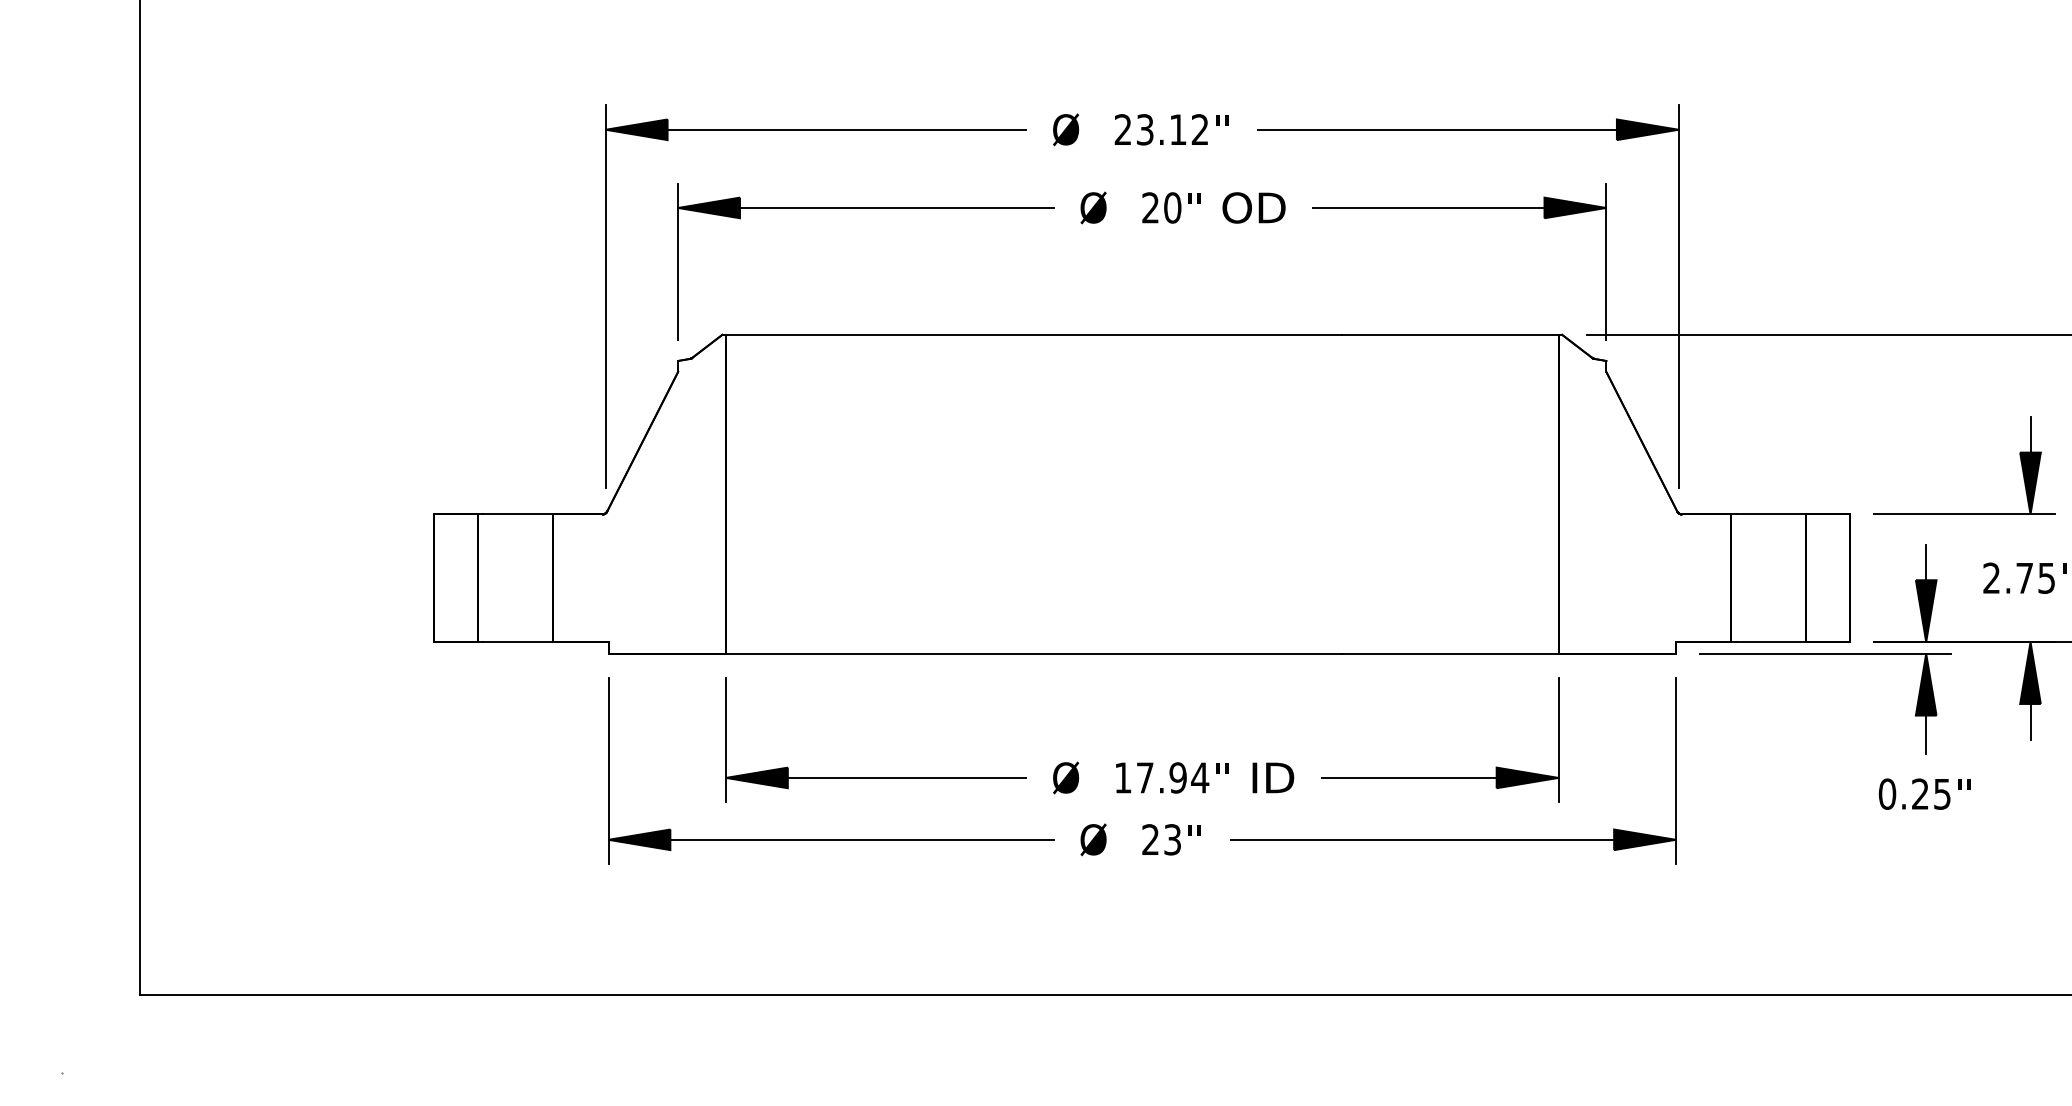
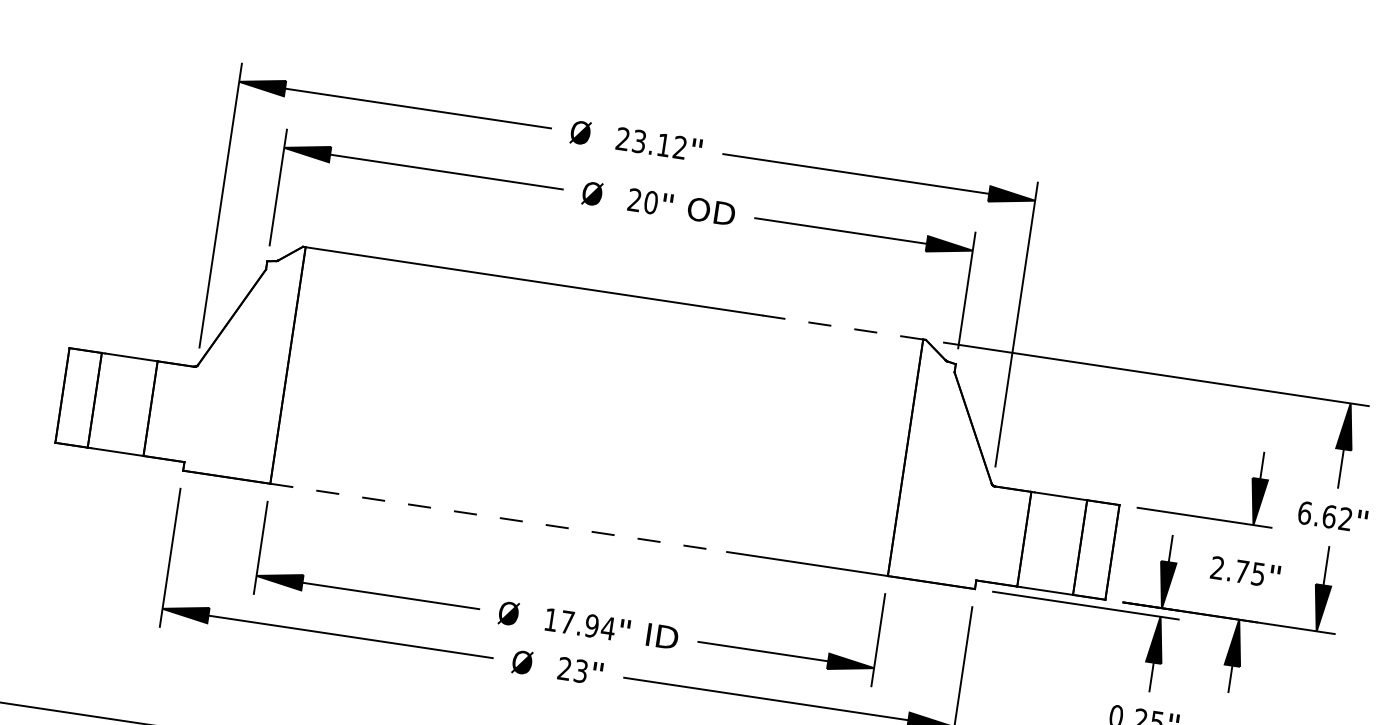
line: (1450, 334) -> (843, 327), solid -> dashed
line: (1033, 653) -> (498, 517), solid -> dashed

